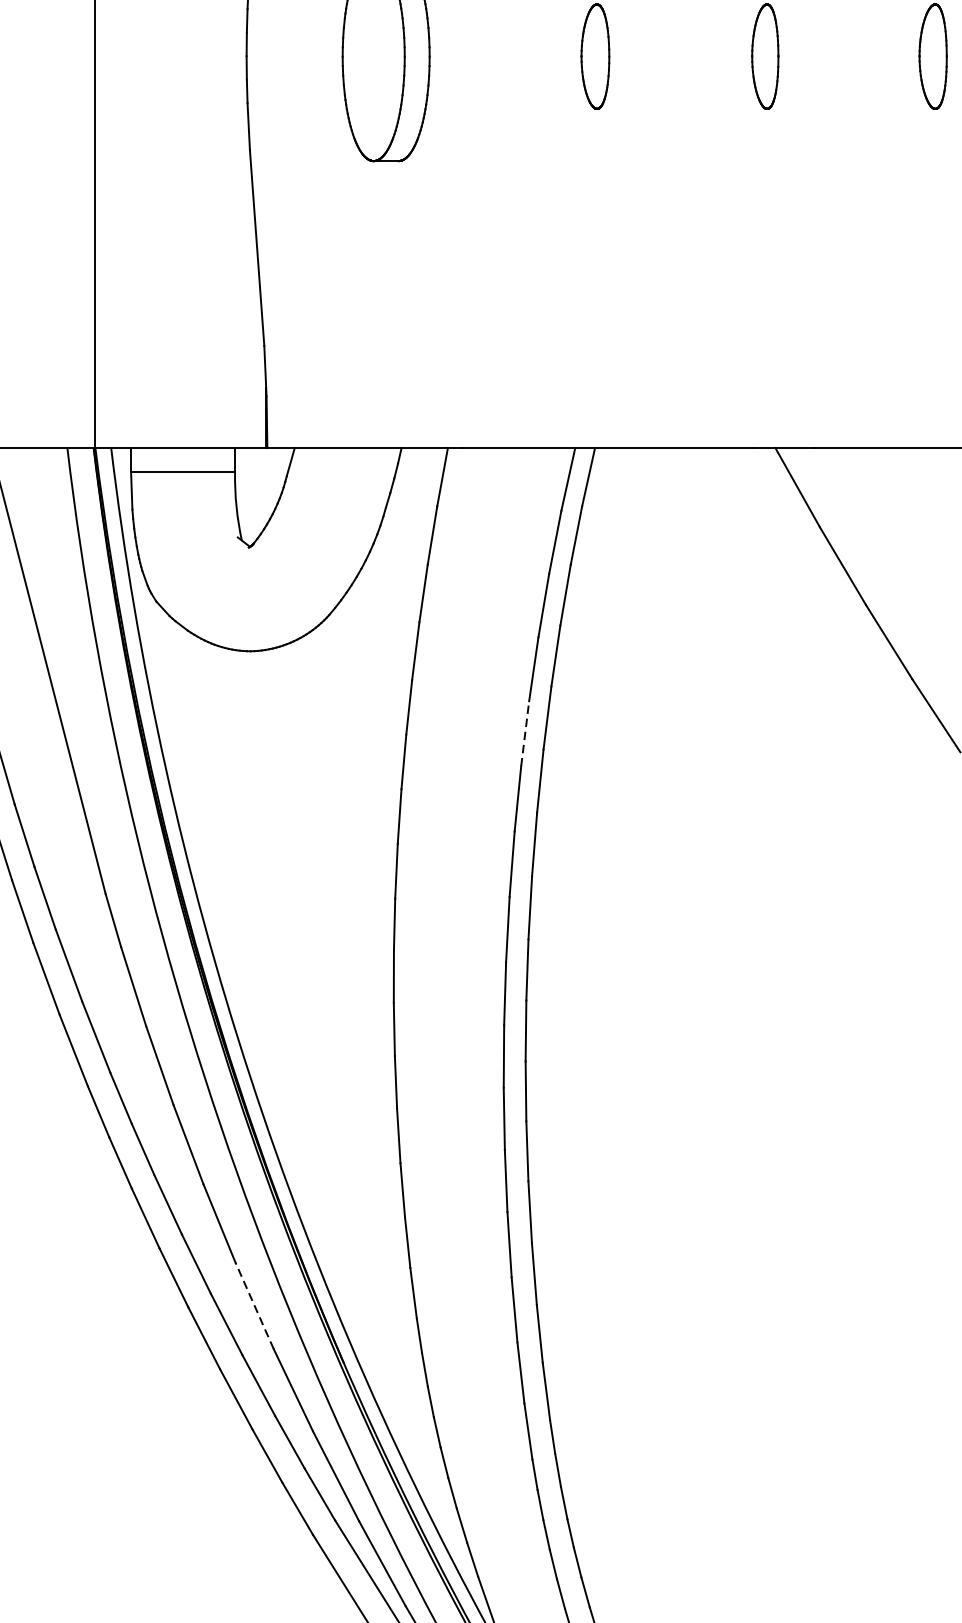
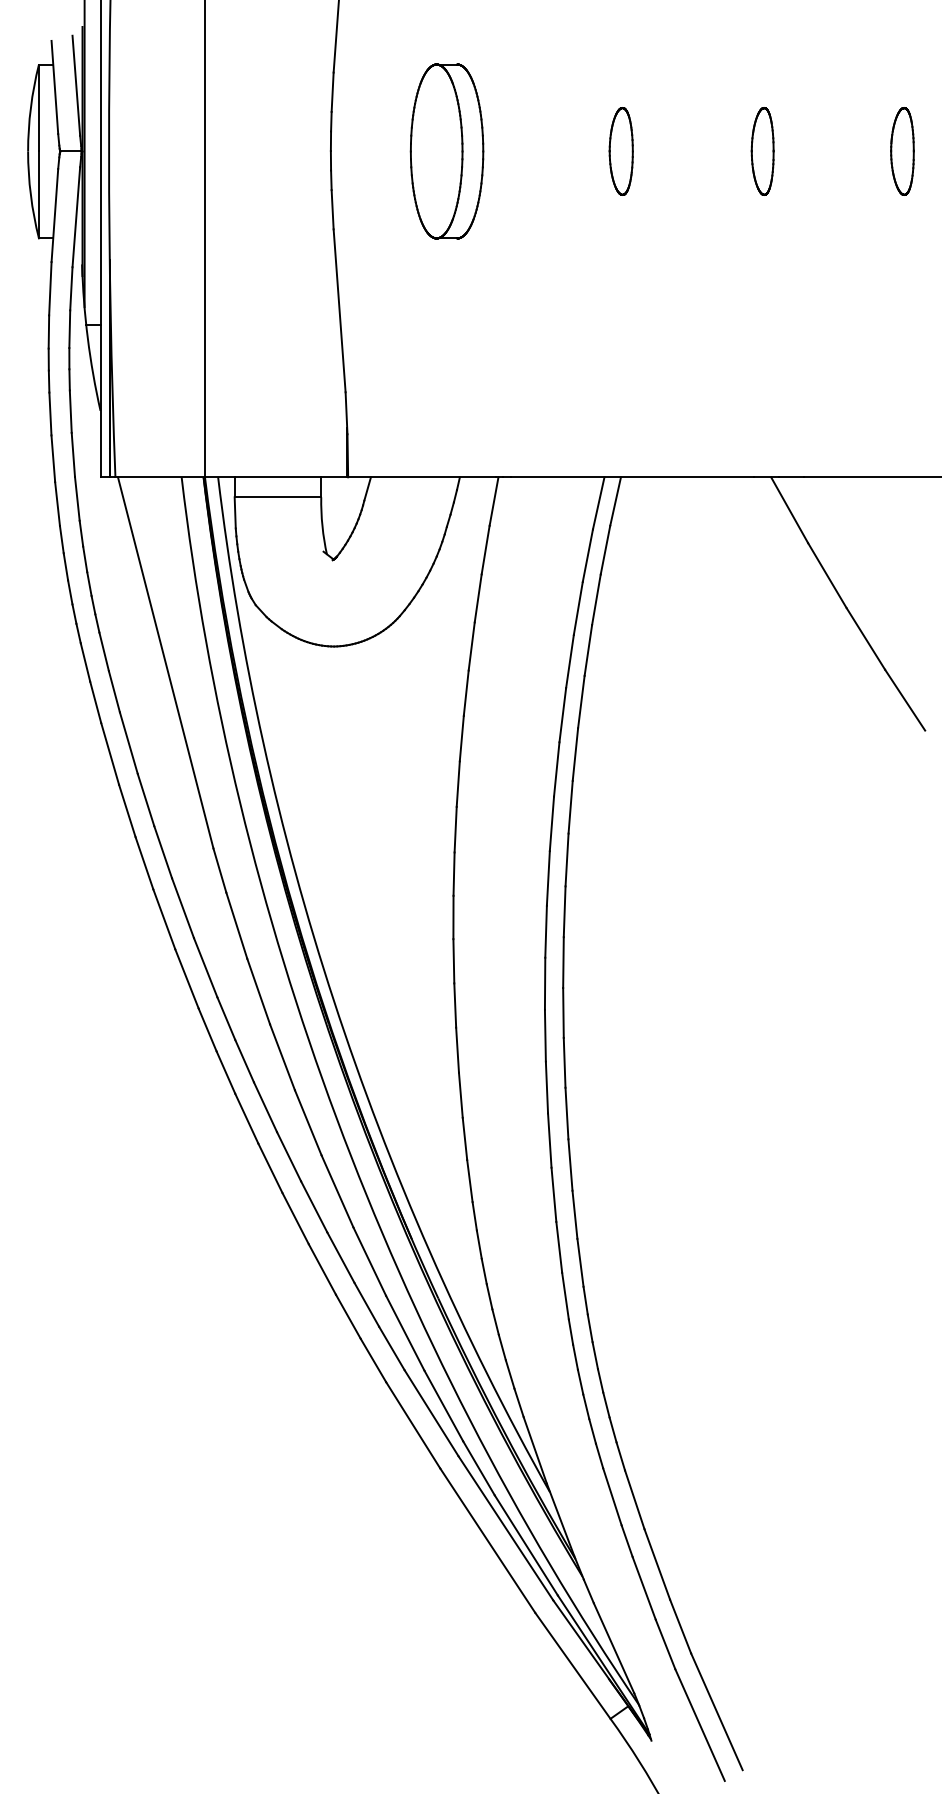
line: (524, 732) -> (562, 714), dashed -> solid
line: (254, 1305) -> (337, 1191), dashed -> solid

